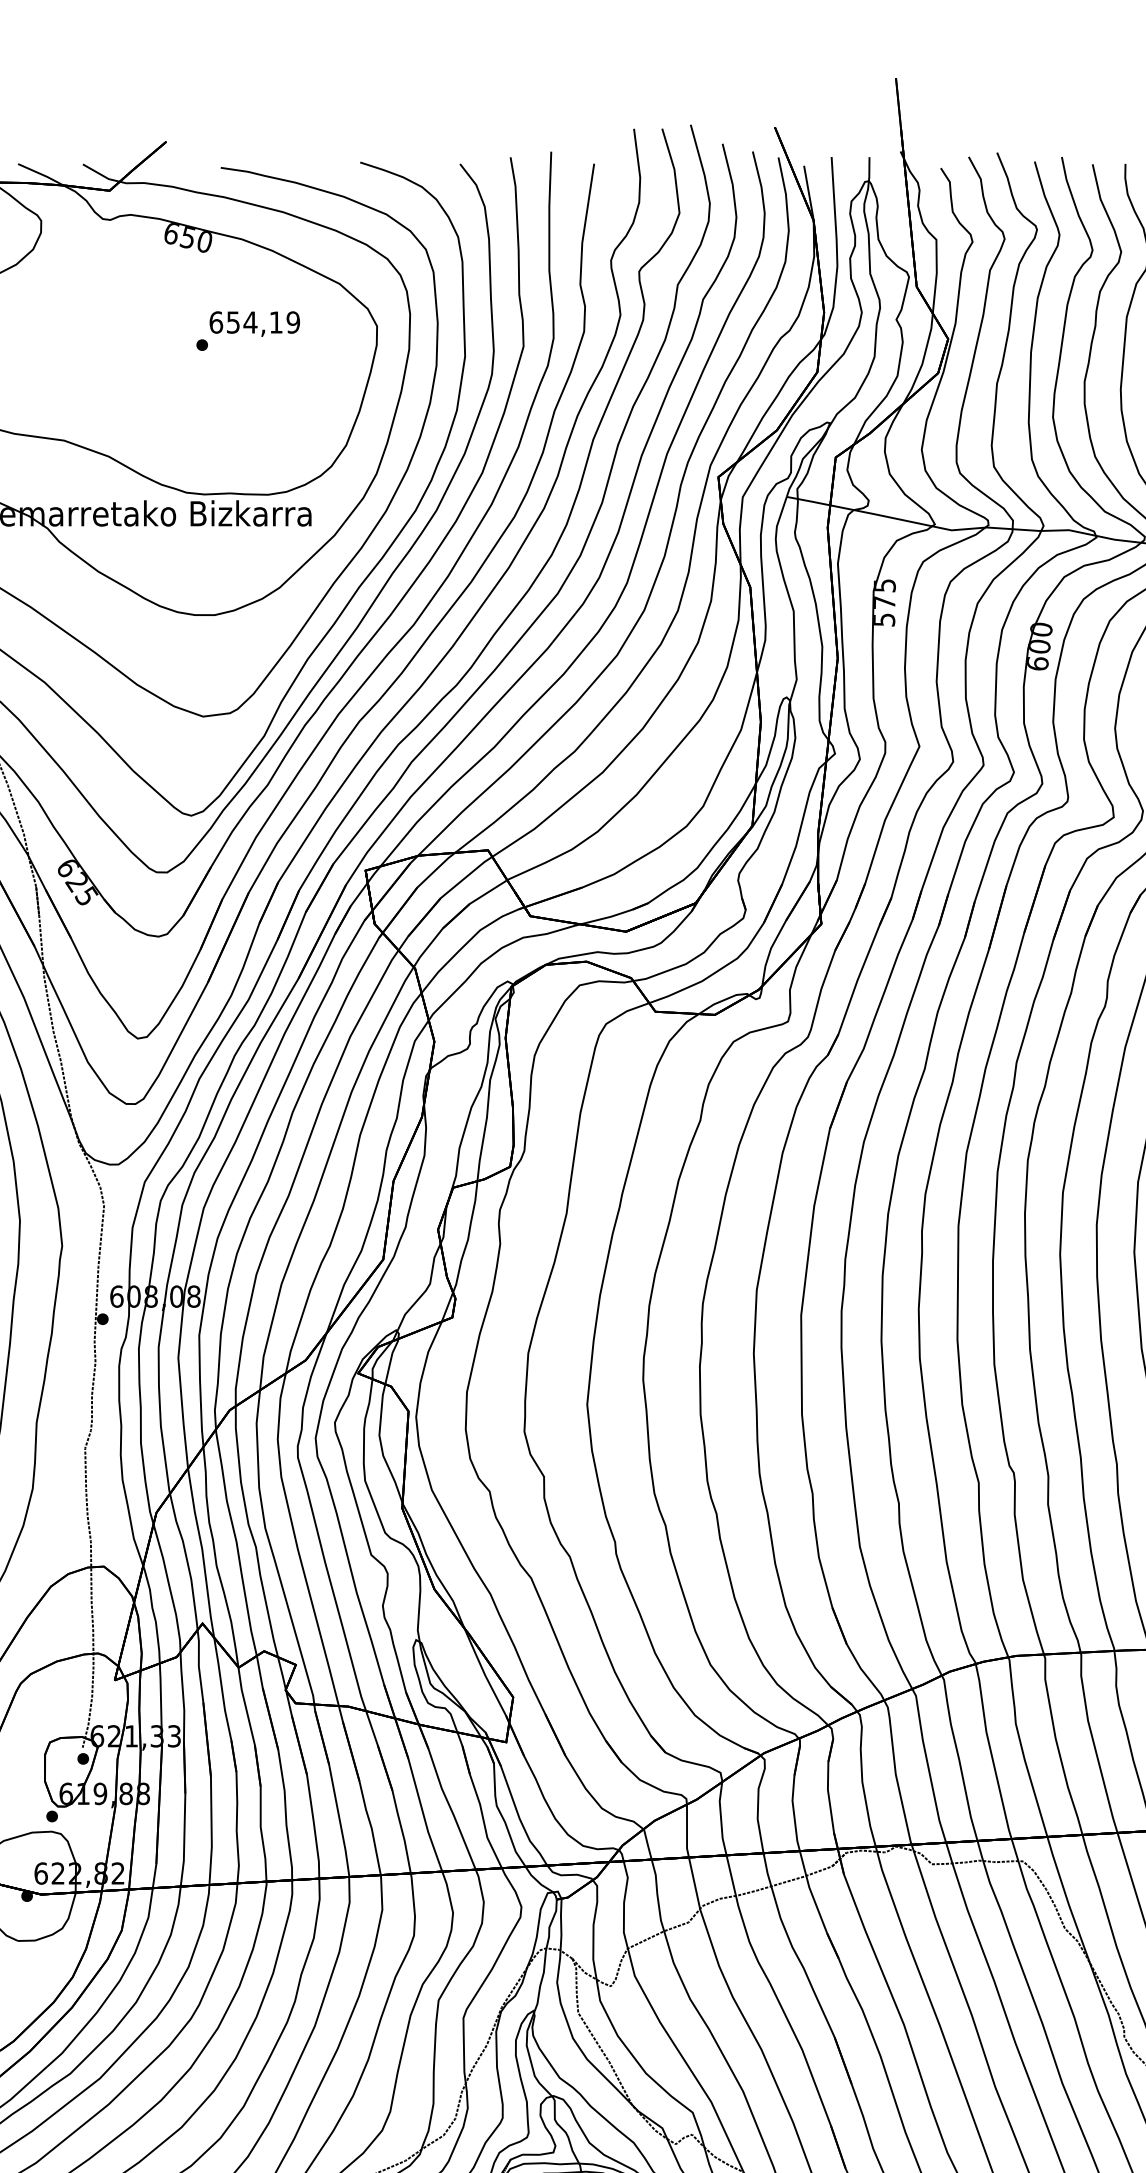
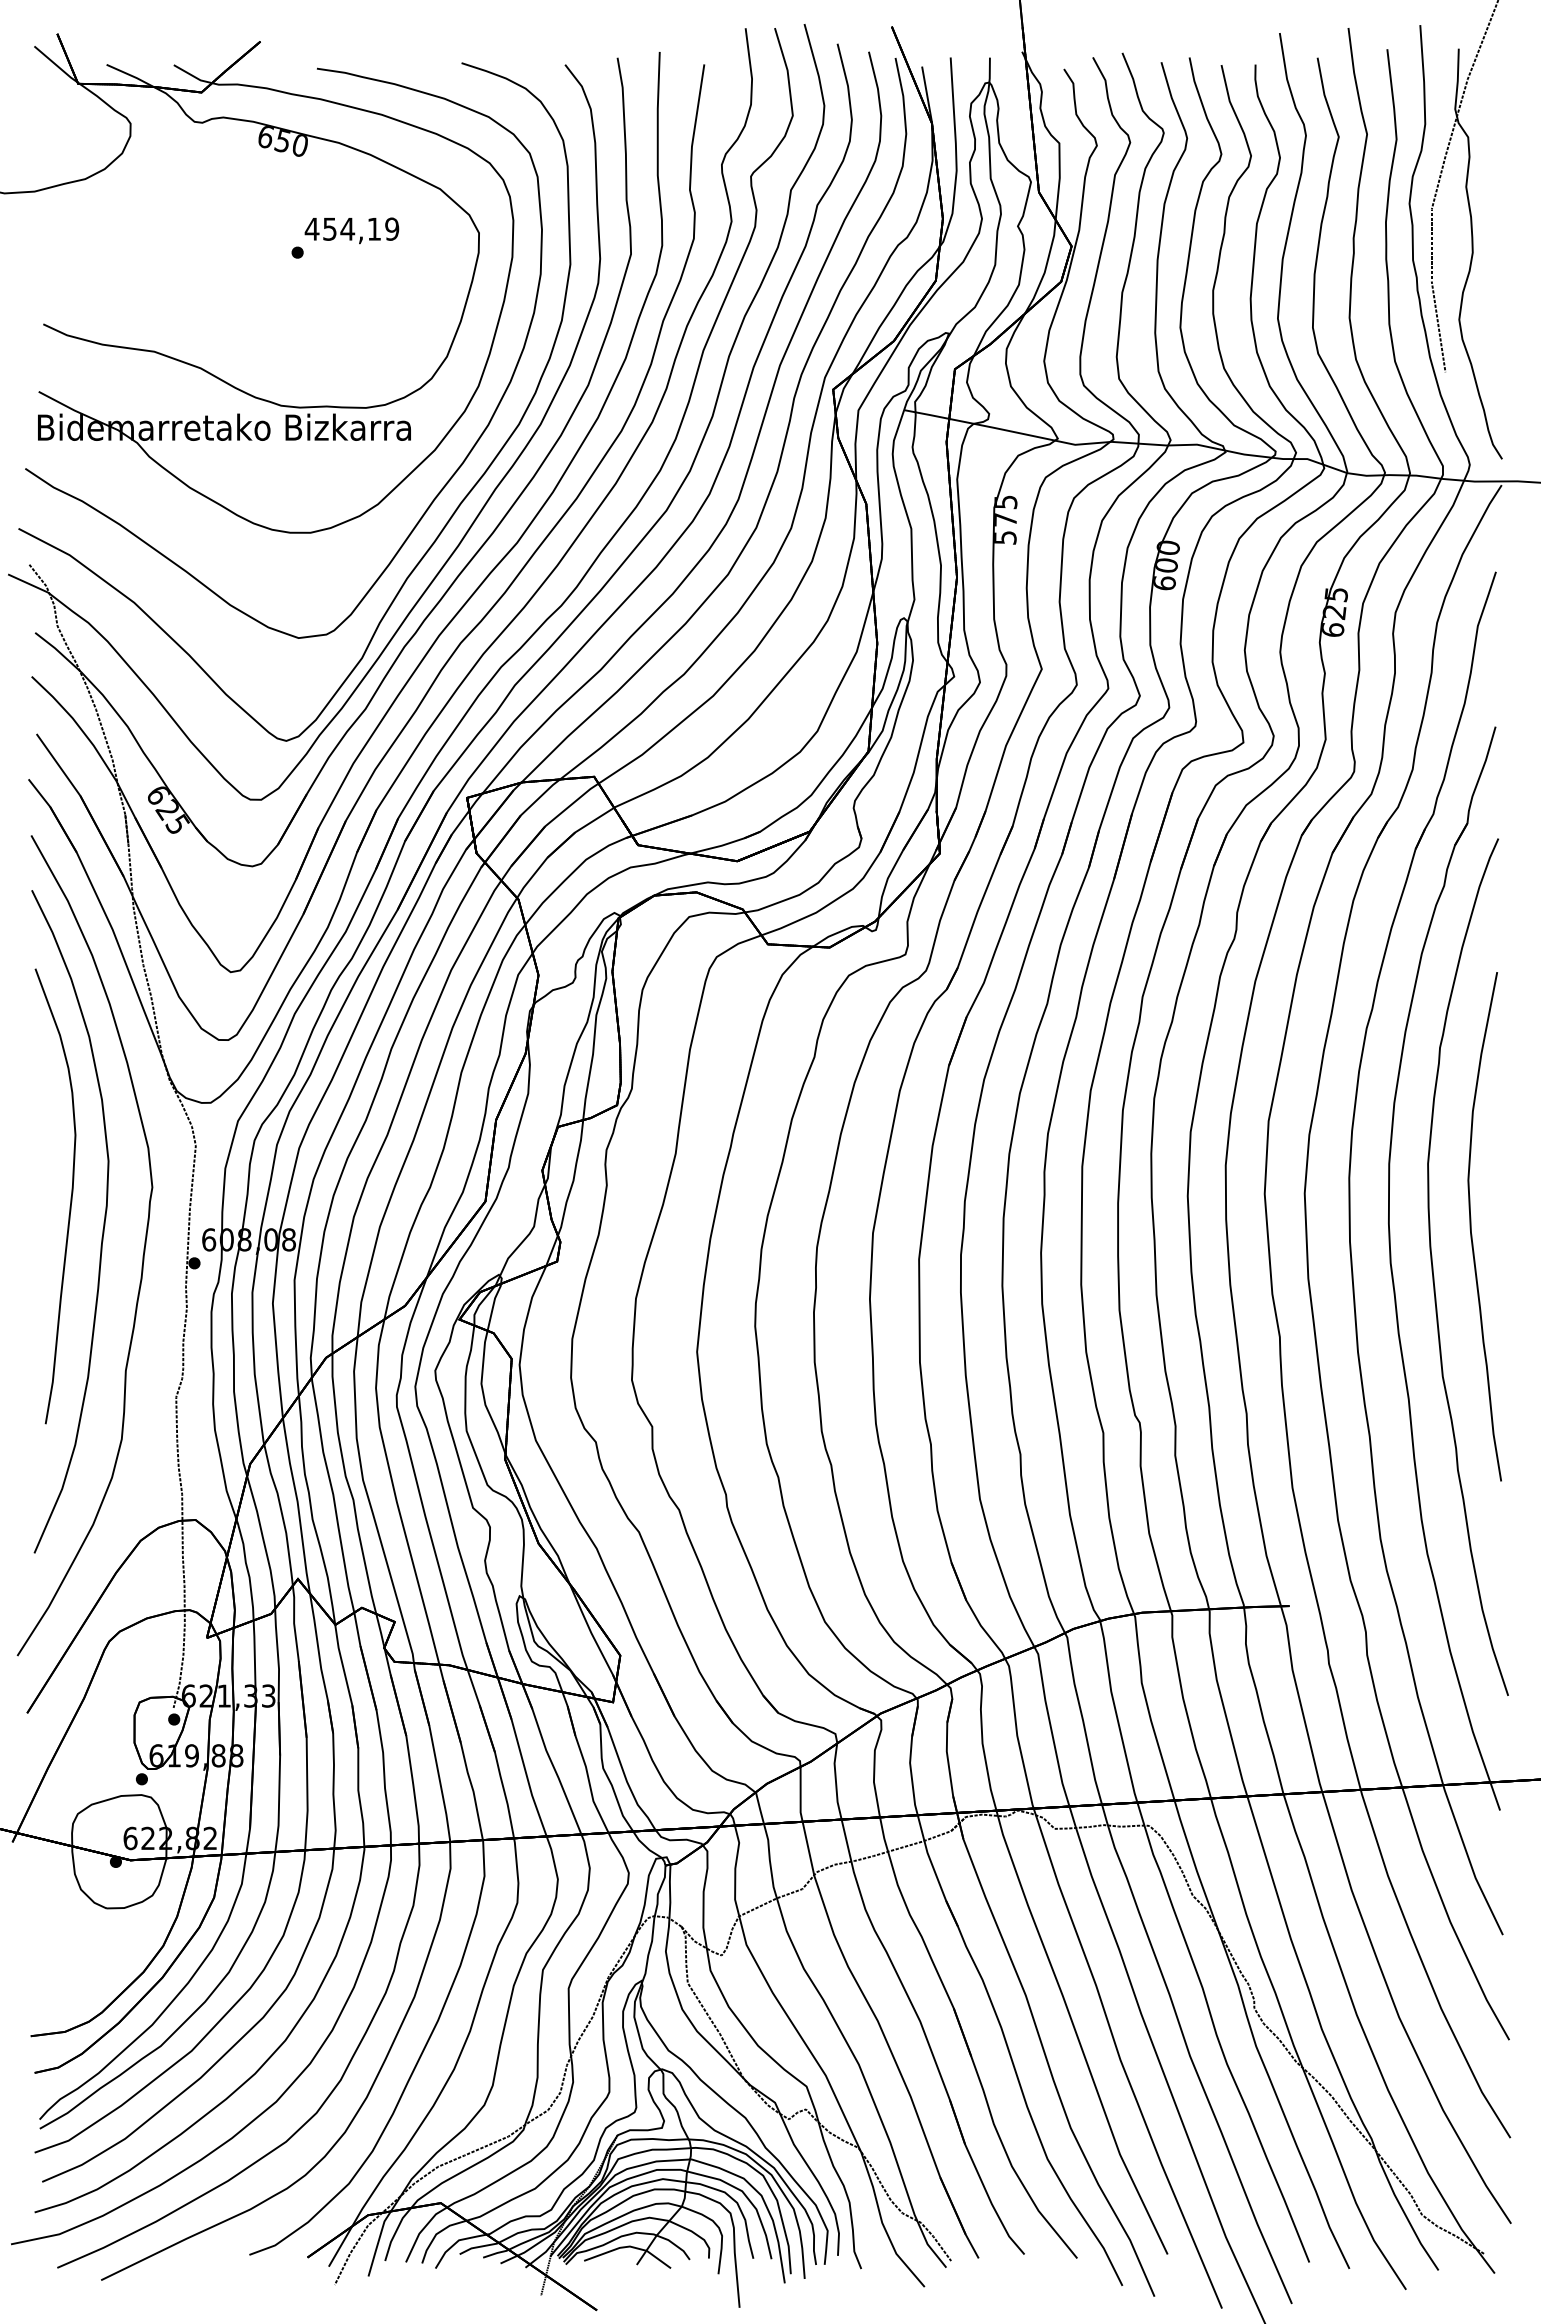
text: (215, 321) -> (311, 228), 654,19 -> 454,19

